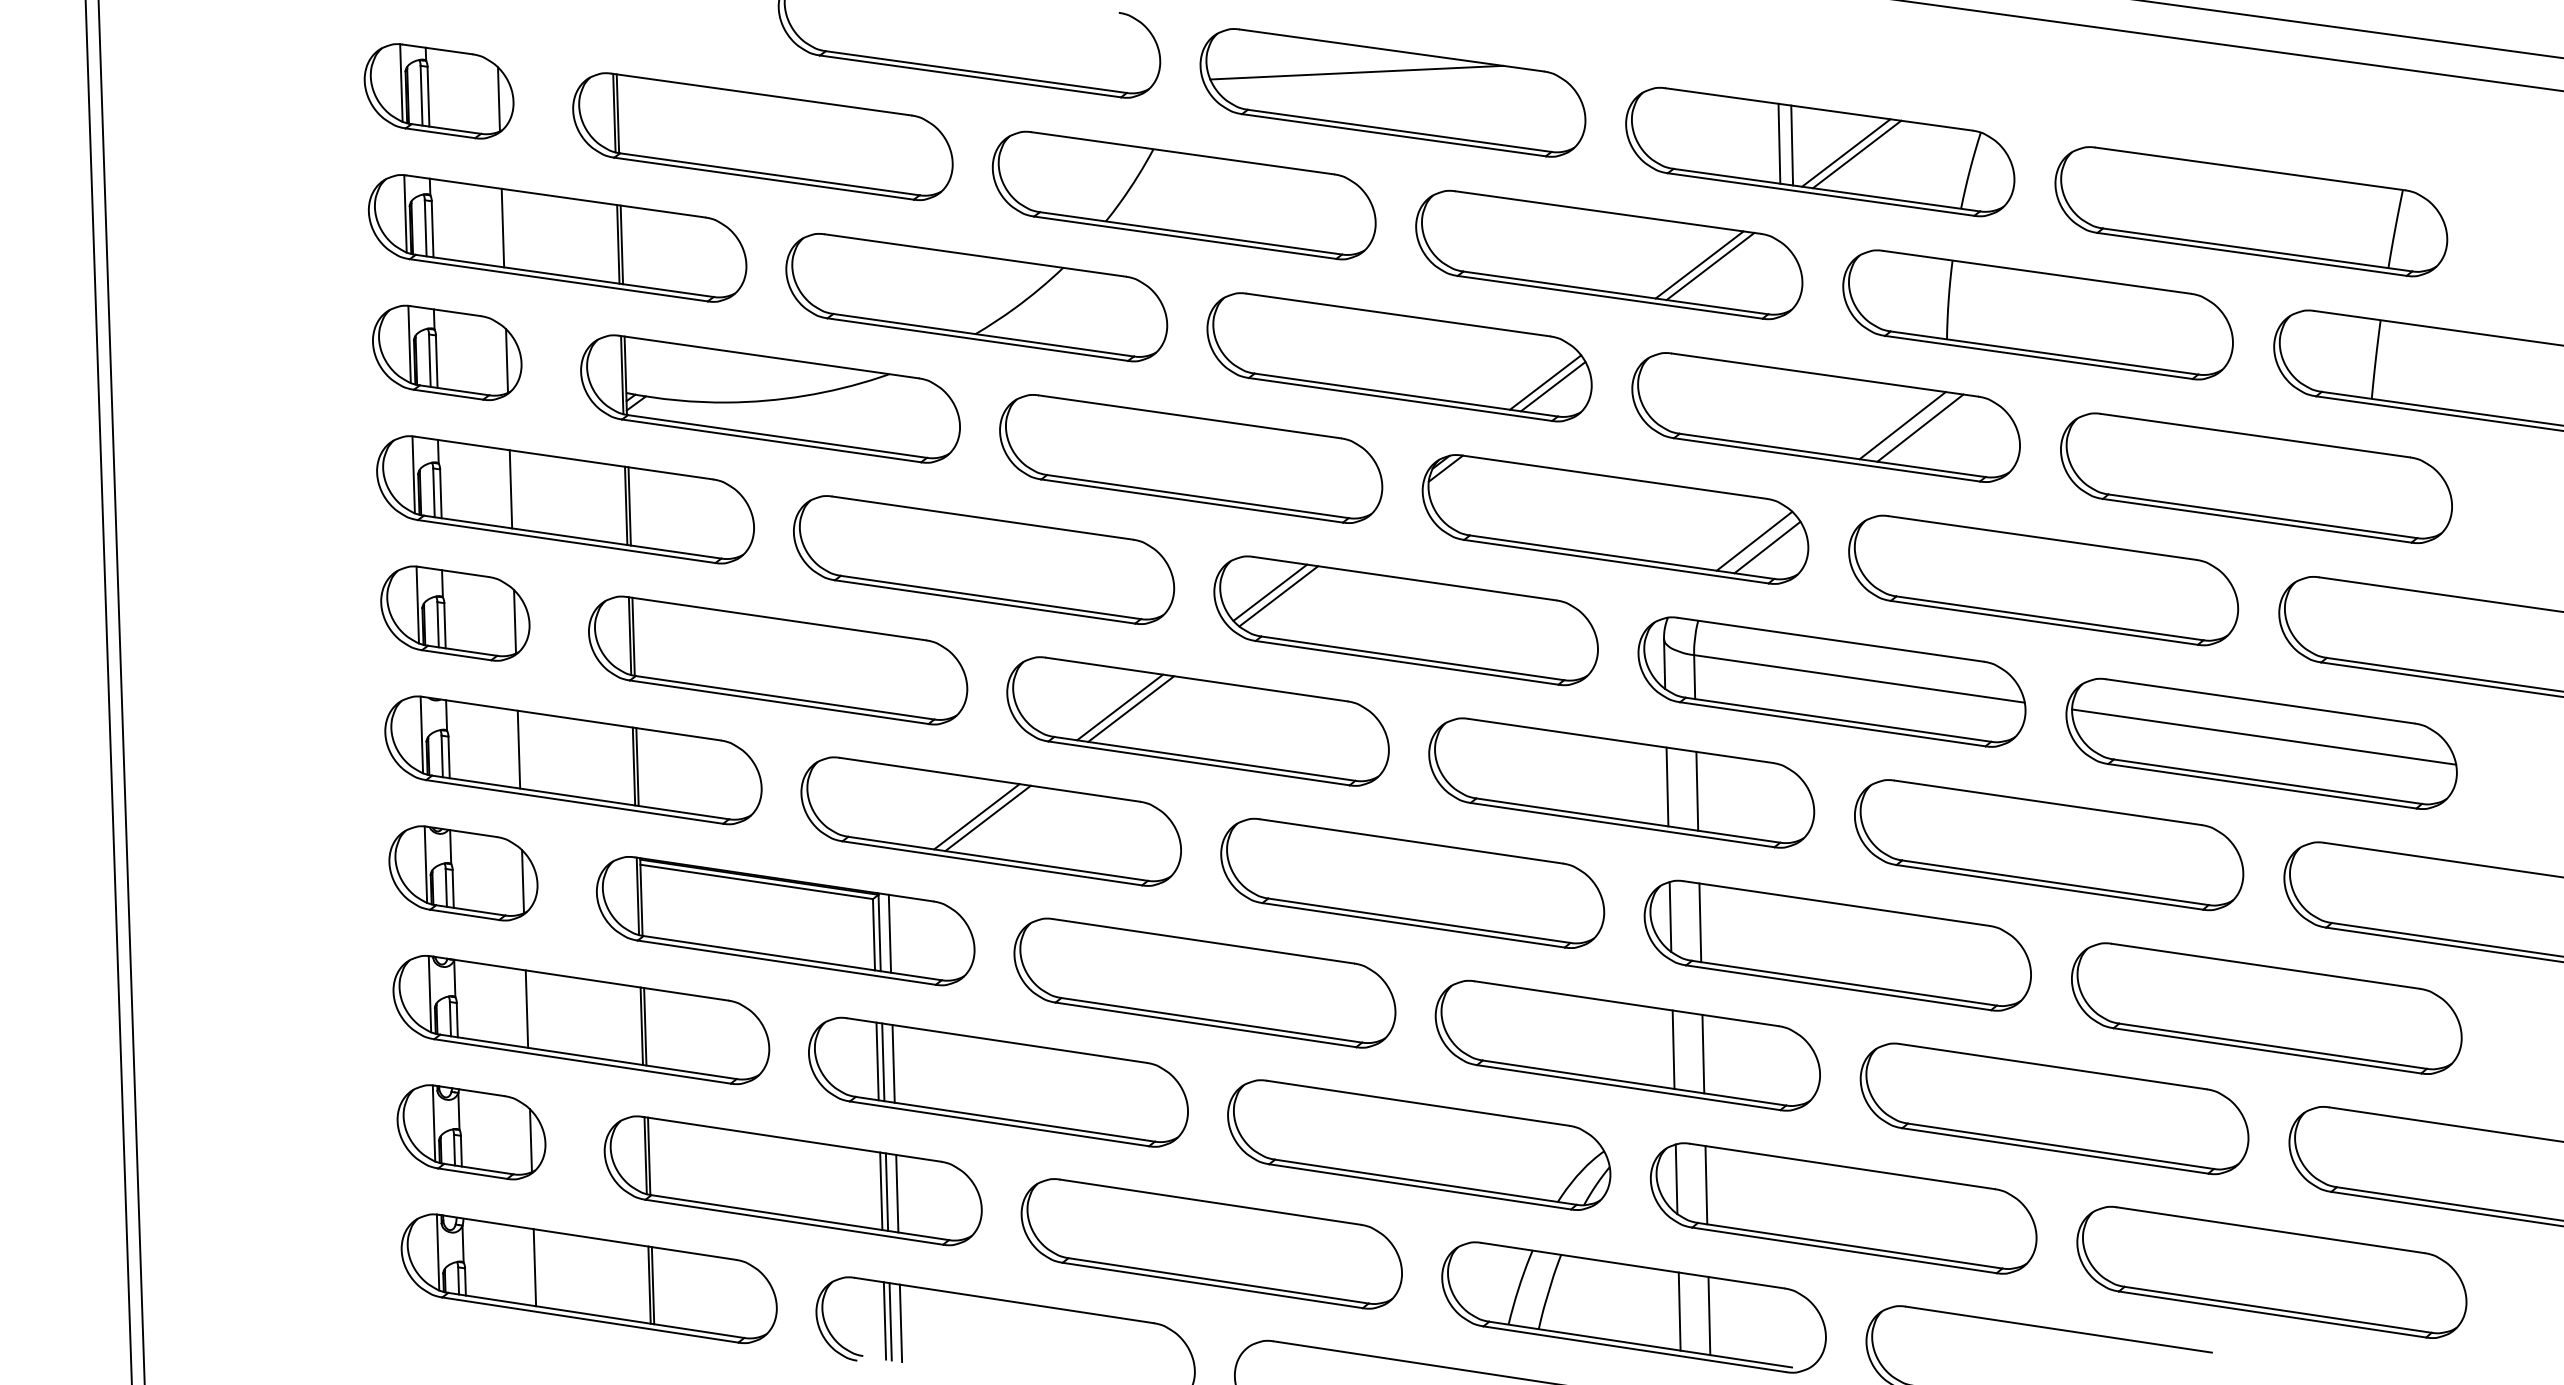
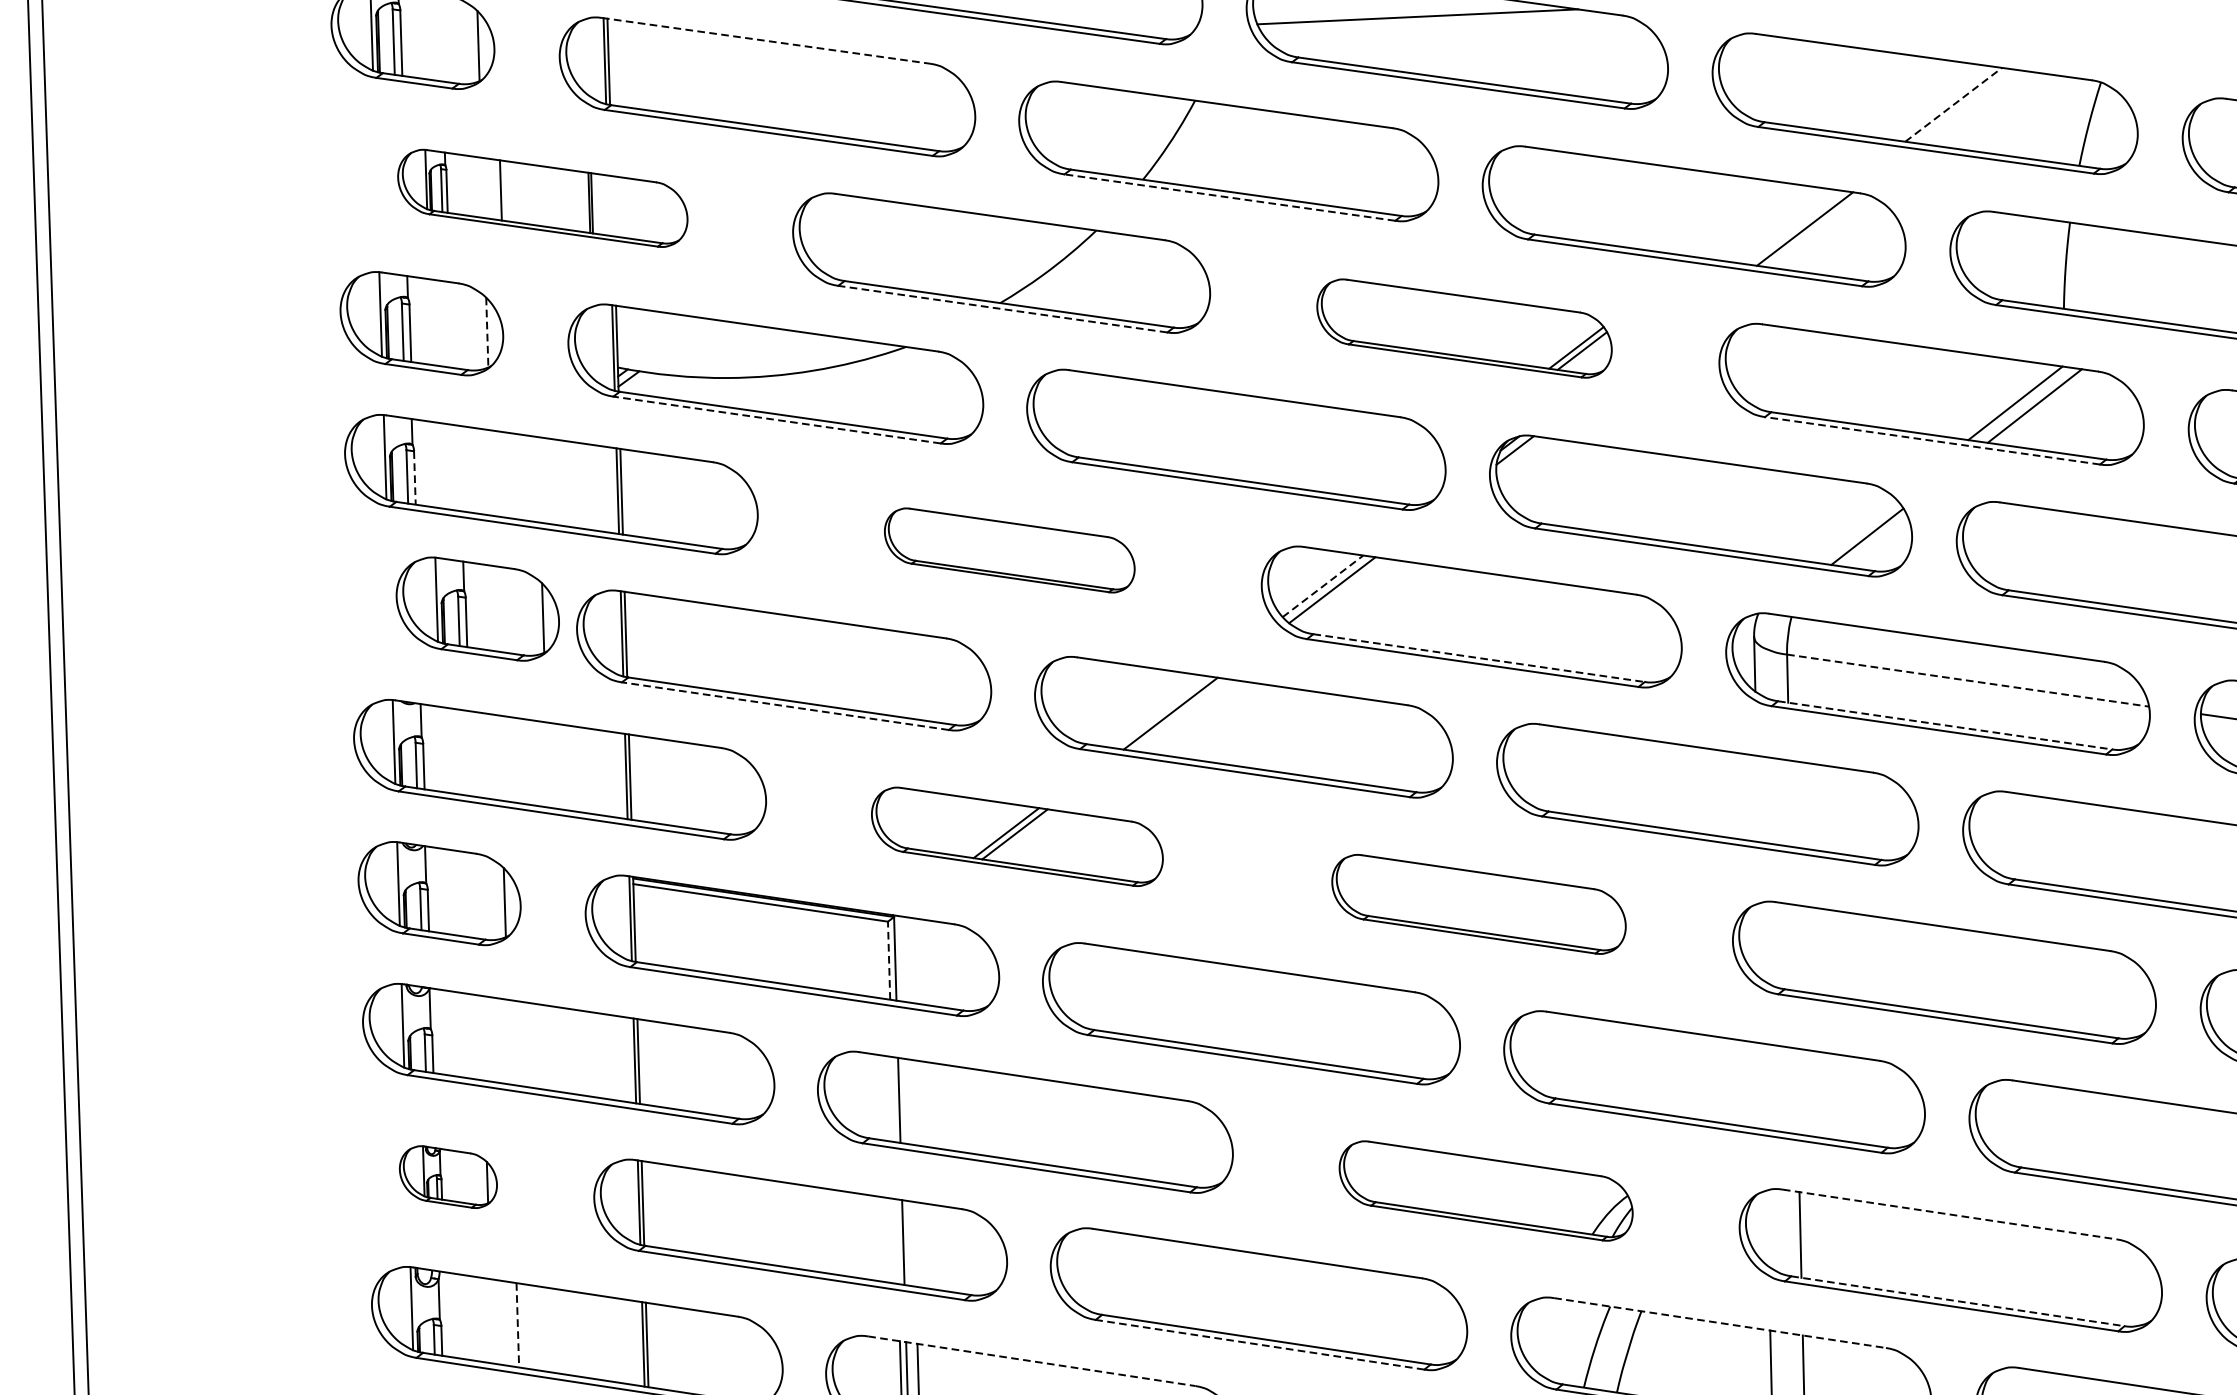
line: (762, 94) -> (767, 40), solid -> dashed
line: (1779, 143) -> (1880, 94), removed
line: (1792, 145) -> (1894, 96), removed
line: (1846, 153) -> (1953, 105), solid -> dashed
line: (1856, 154) -> (1964, 106), removed
line: (1185, 237) -> (1230, 197), solid -> dashed
part: (557, 238) -> (542, 198), size x0.7
line: (1699, 264) -> (1792, 226), removed
line: (977, 339) -> (1002, 309), solid -> dashed
part: (1399, 357) -> (1464, 328), size x0.7
line: (507, 361) -> (487, 333), solid -> dashed
line: (771, 440) -> (776, 419), solid -> dashed
line: (1826, 459) -> (1931, 440), solid -> dashed
line: (510, 489) -> (491, 473), removed
line: (440, 494) -> (414, 478), solid -> dashed
line: (1754, 540) -> (1853, 529), removed
part: (984, 559) -> (1010, 549), size x0.6
line: (1270, 592) -> (1323, 586), solid -> dashed
part: (455, 613) -> (477, 609), moved
line: (1412, 658) -> (1478, 658), solid -> dashed
line: (1859, 678) -> (1968, 680), solid -> dashed
line: (779, 702) -> (785, 706), solid -> dashed
line: (1120, 707) -> (1159, 711), removed
line: (1839, 719) -> (1946, 725), solid -> dashed
line: (518, 749) -> (499, 757), removed
line: (1667, 786) -> (1757, 798), removed
line: (1697, 790) -> (1790, 802), removed
part: (990, 821) -> (1016, 836), size x0.7
part: (1412, 882) -> (1478, 903), size x0.7
line: (1670, 916) -> (1761, 940), removed
line: (1700, 922) -> (1794, 947), removed
line: (889, 933) -> (906, 959), removed
line: (873, 934) -> (888, 960), solid -> dashed
line: (526, 1008) -> (508, 1041), removed
line: (1673, 1049) -> (1764, 1086), removed
line: (1703, 1053) -> (1797, 1090), removed
line: (877, 1061) -> (892, 1099), removed
line: (893, 1063) -> (910, 1101), removed
part: (471, 1132) -> (448, 1177), size x0.6
part: (1419, 1144) -> (1486, 1190), size x0.7
line: (1842, 1166) -> (1949, 1214), solid -> dashed
line: (1676, 1179) -> (1767, 1228), removed
line: (881, 1191) -> (897, 1241), removed
line: (897, 1193) -> (914, 1244), removed
line: (1850, 1245) -> (1958, 1300), solid -> dashed
line: (1633, 1265) -> (1720, 1322), solid -> dashed
line: (534, 1267) -> (517, 1325), solid -> dashed
line: (1212, 1285) -> (1259, 1344), solid -> dashed
line: (1004, 1300) -> (1031, 1361), solid -> dashed

